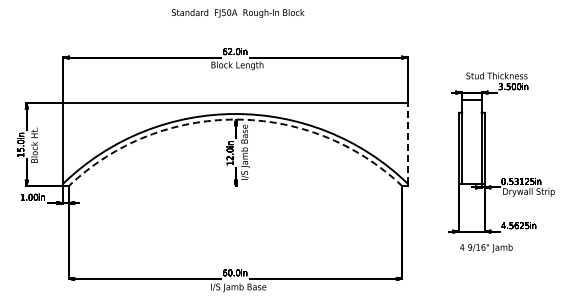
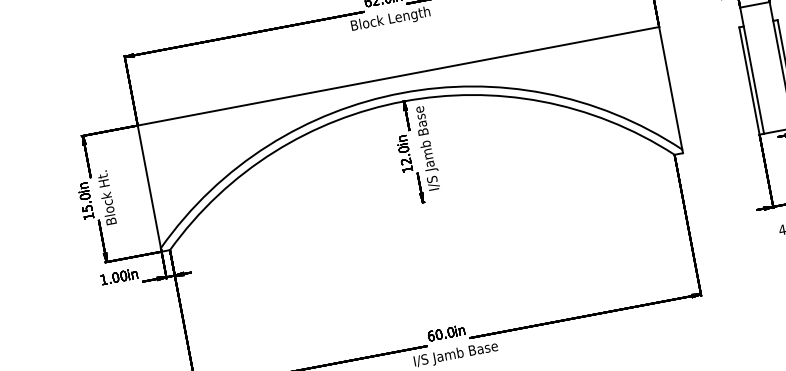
arc: (235, 119) -> (403, 101), dashed -> solid
line: (408, 143) -> (671, 88), dashed -> solid

